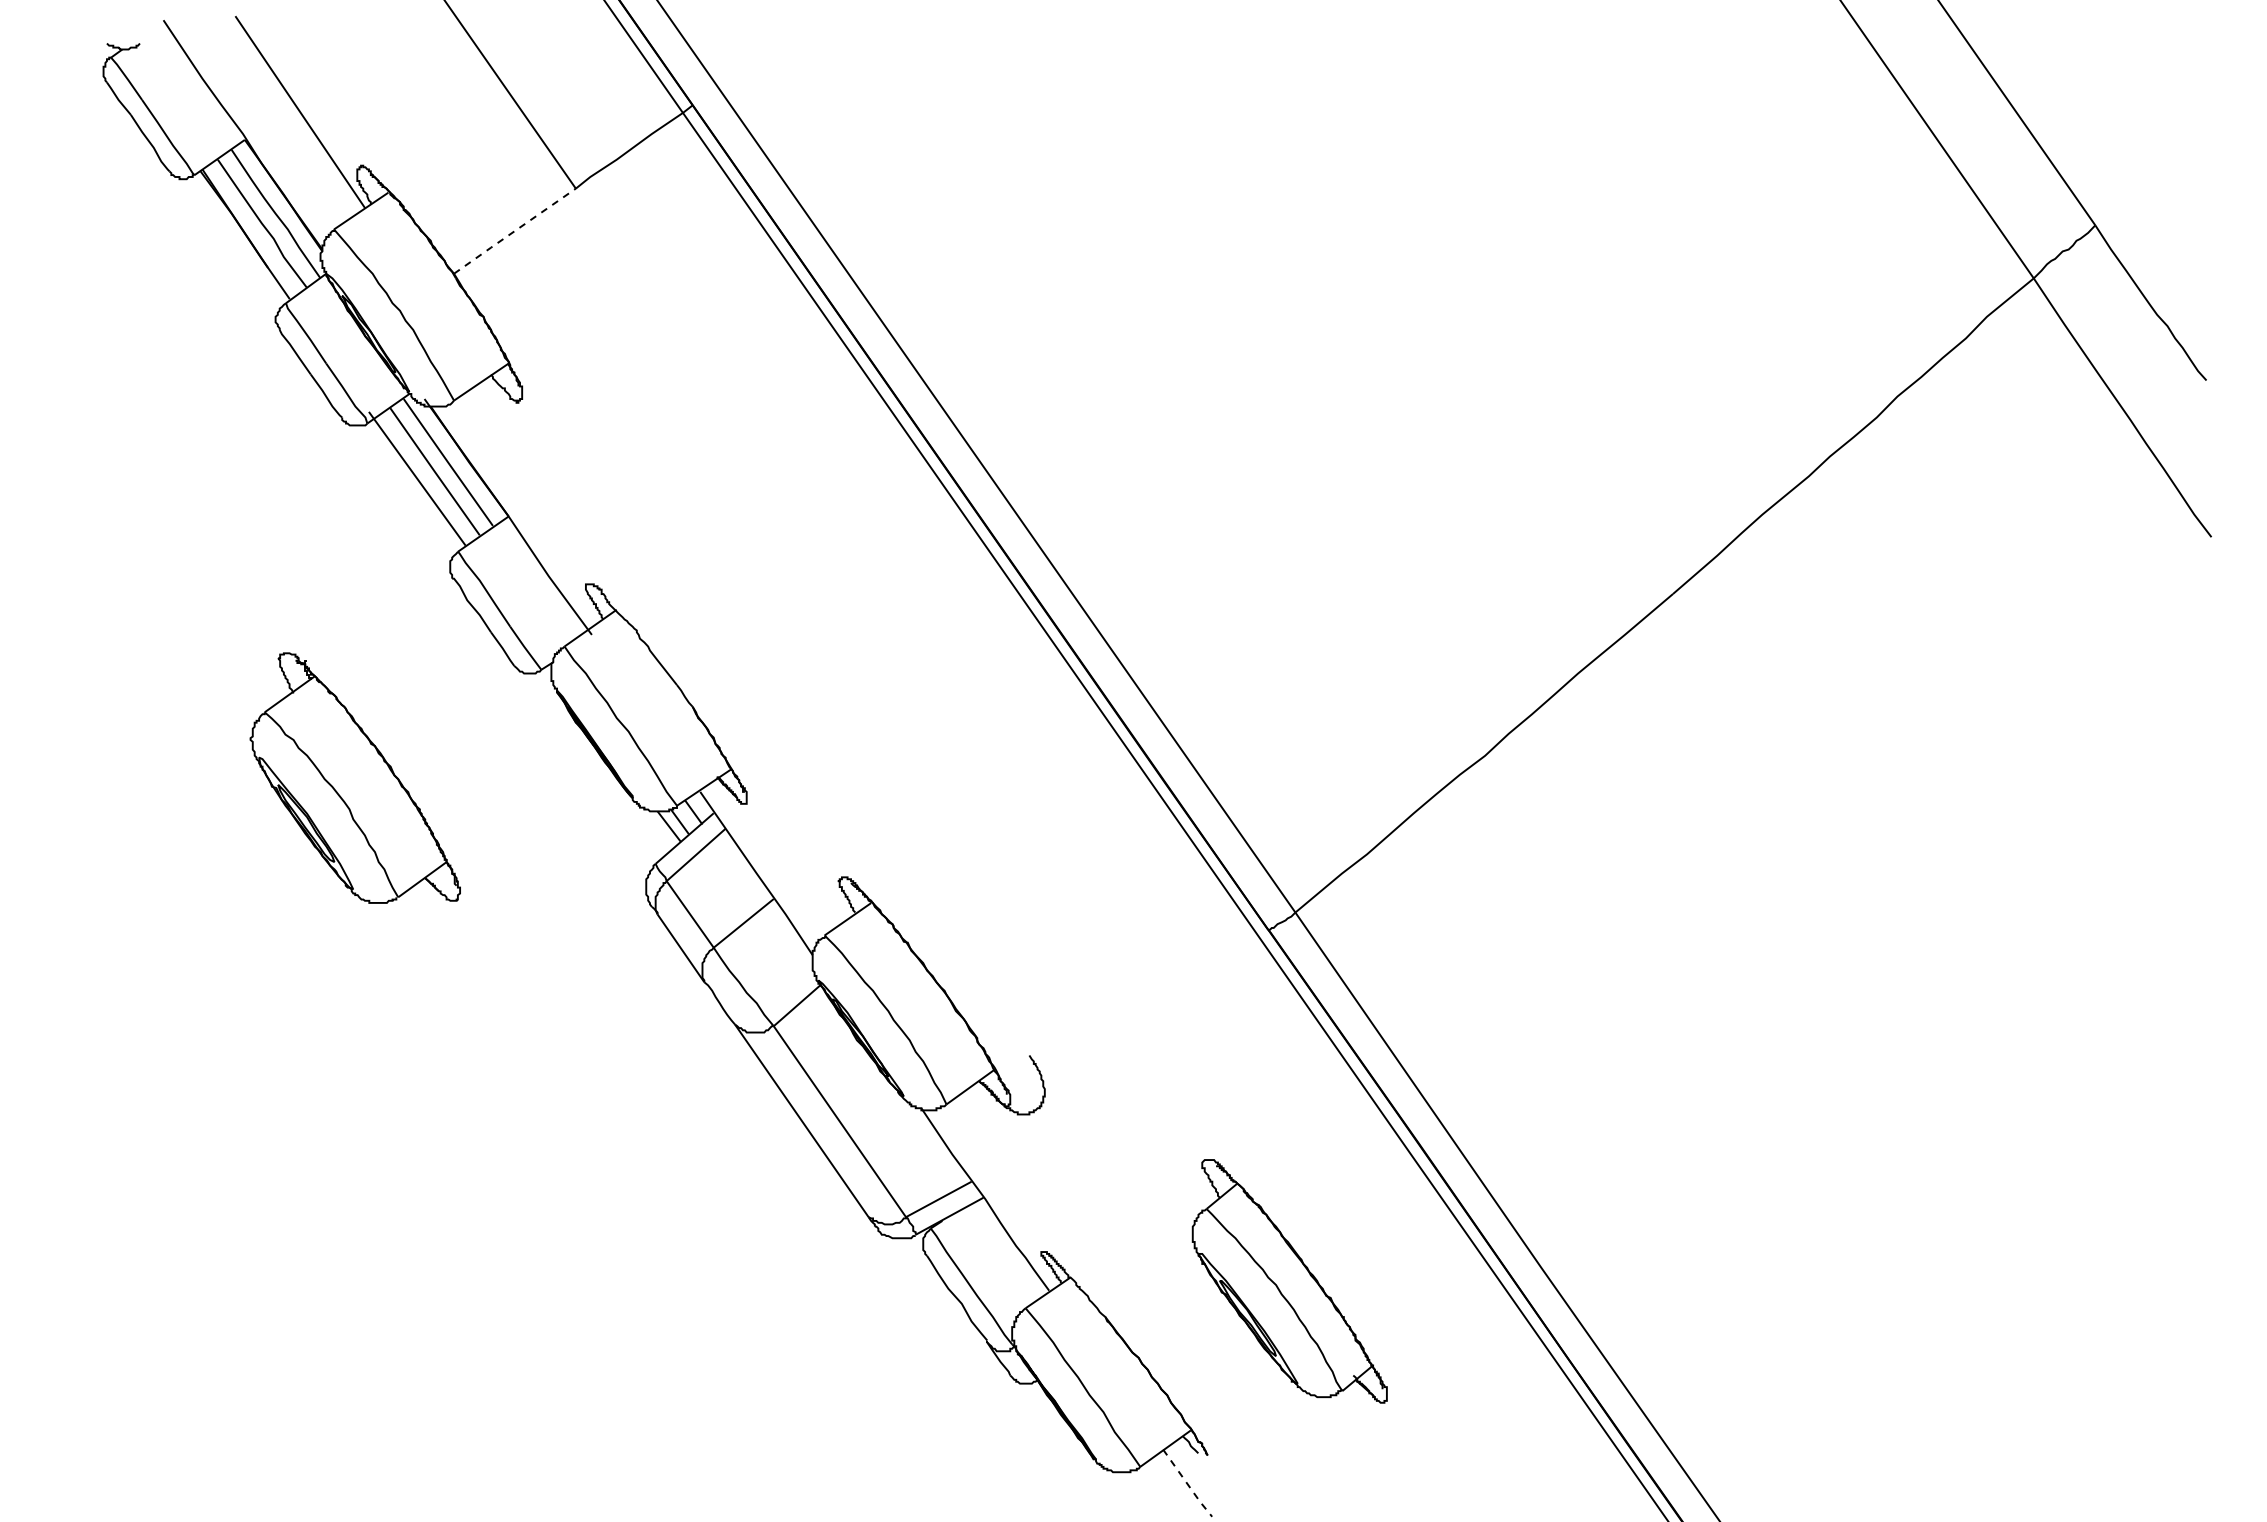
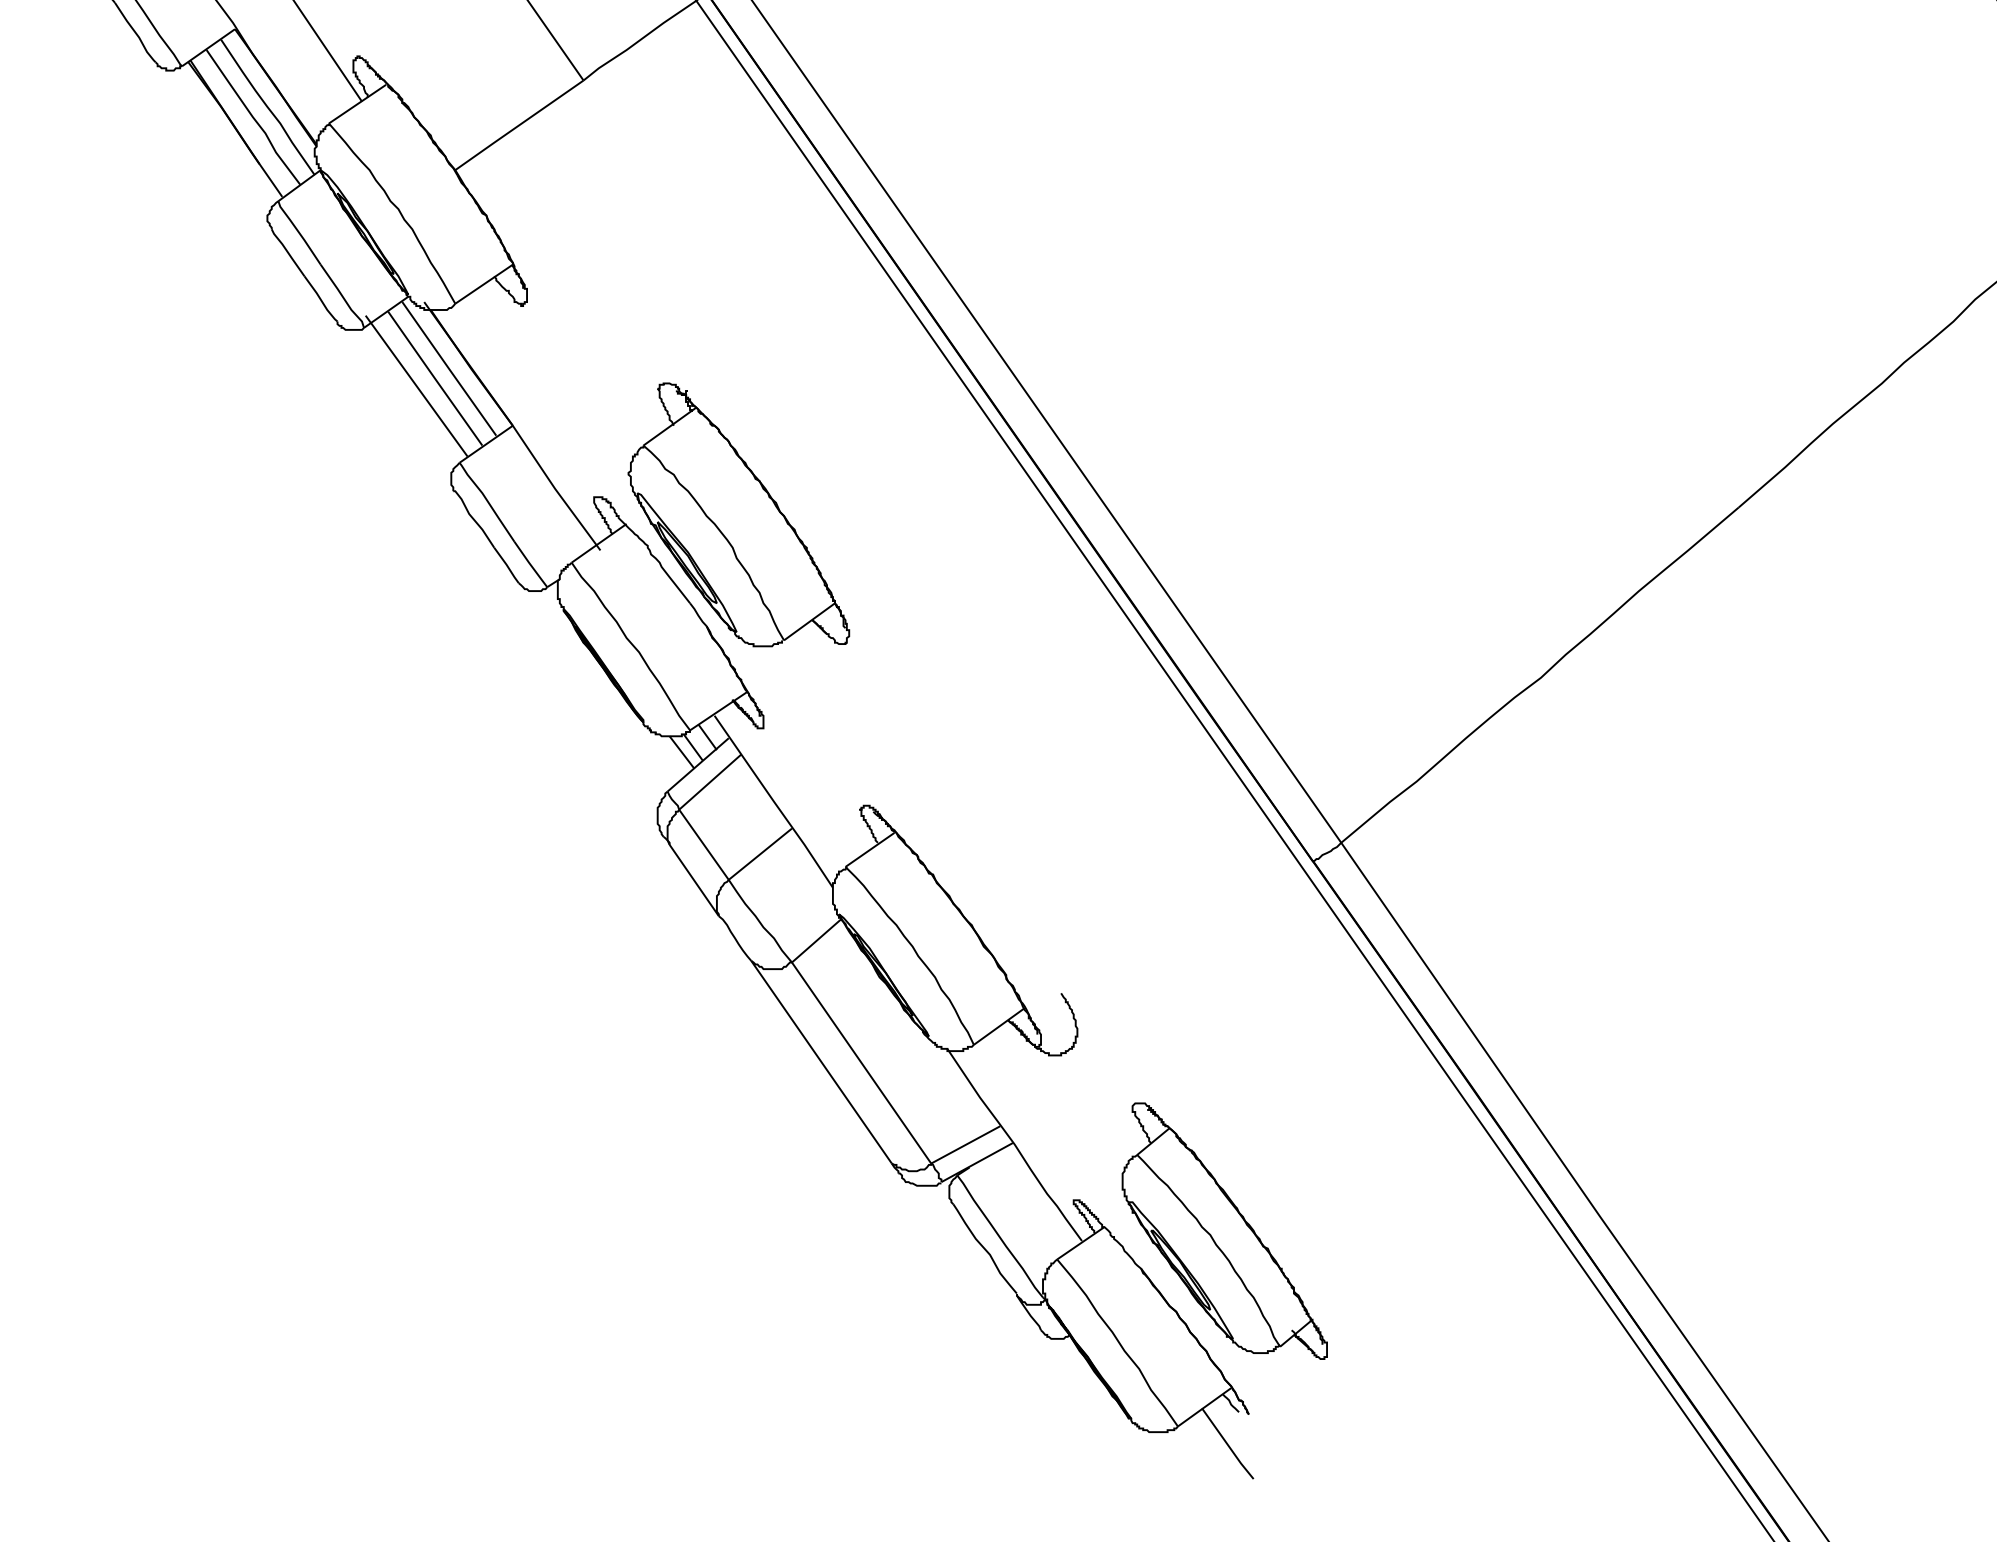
line: (514, 231) -> (518, 125), dashed -> solid
part: (354, 777) -> (737, 514), moved
part: (1289, 1281) -> (1224, 1231), moved
line: (1187, 1484) -> (1227, 1445), dashed -> solid

